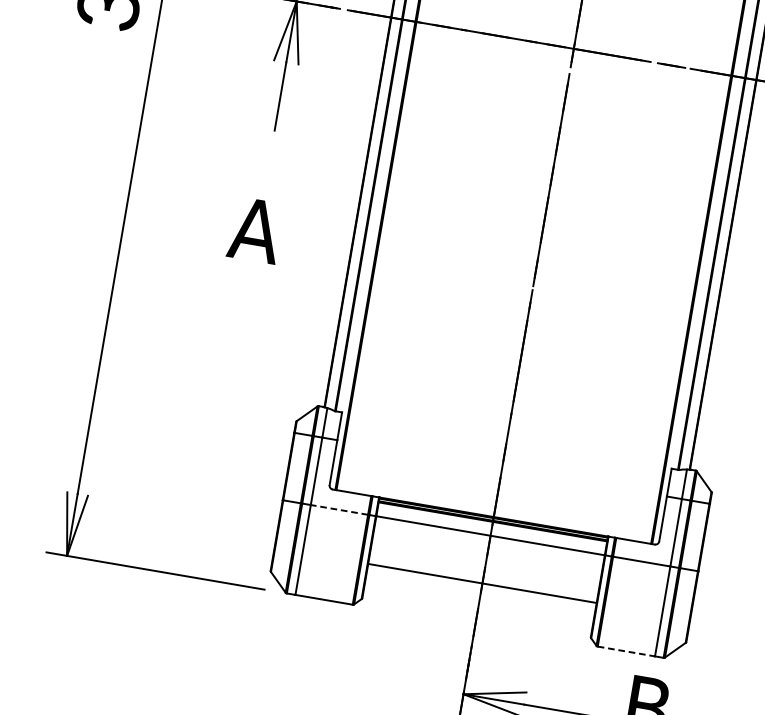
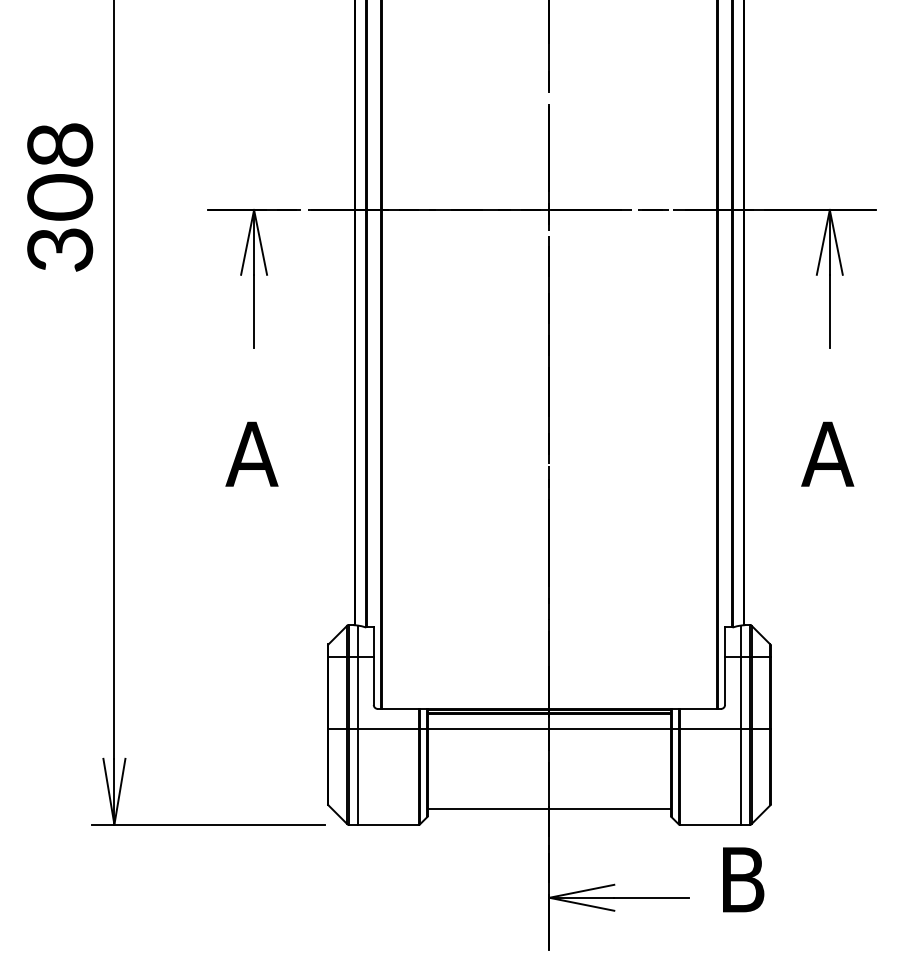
line: (339, 509) -> (388, 728), dashed -> solid
line: (482, 583) -> (549, 808), moved
line: (626, 651) -> (710, 824), dashed -> solid

